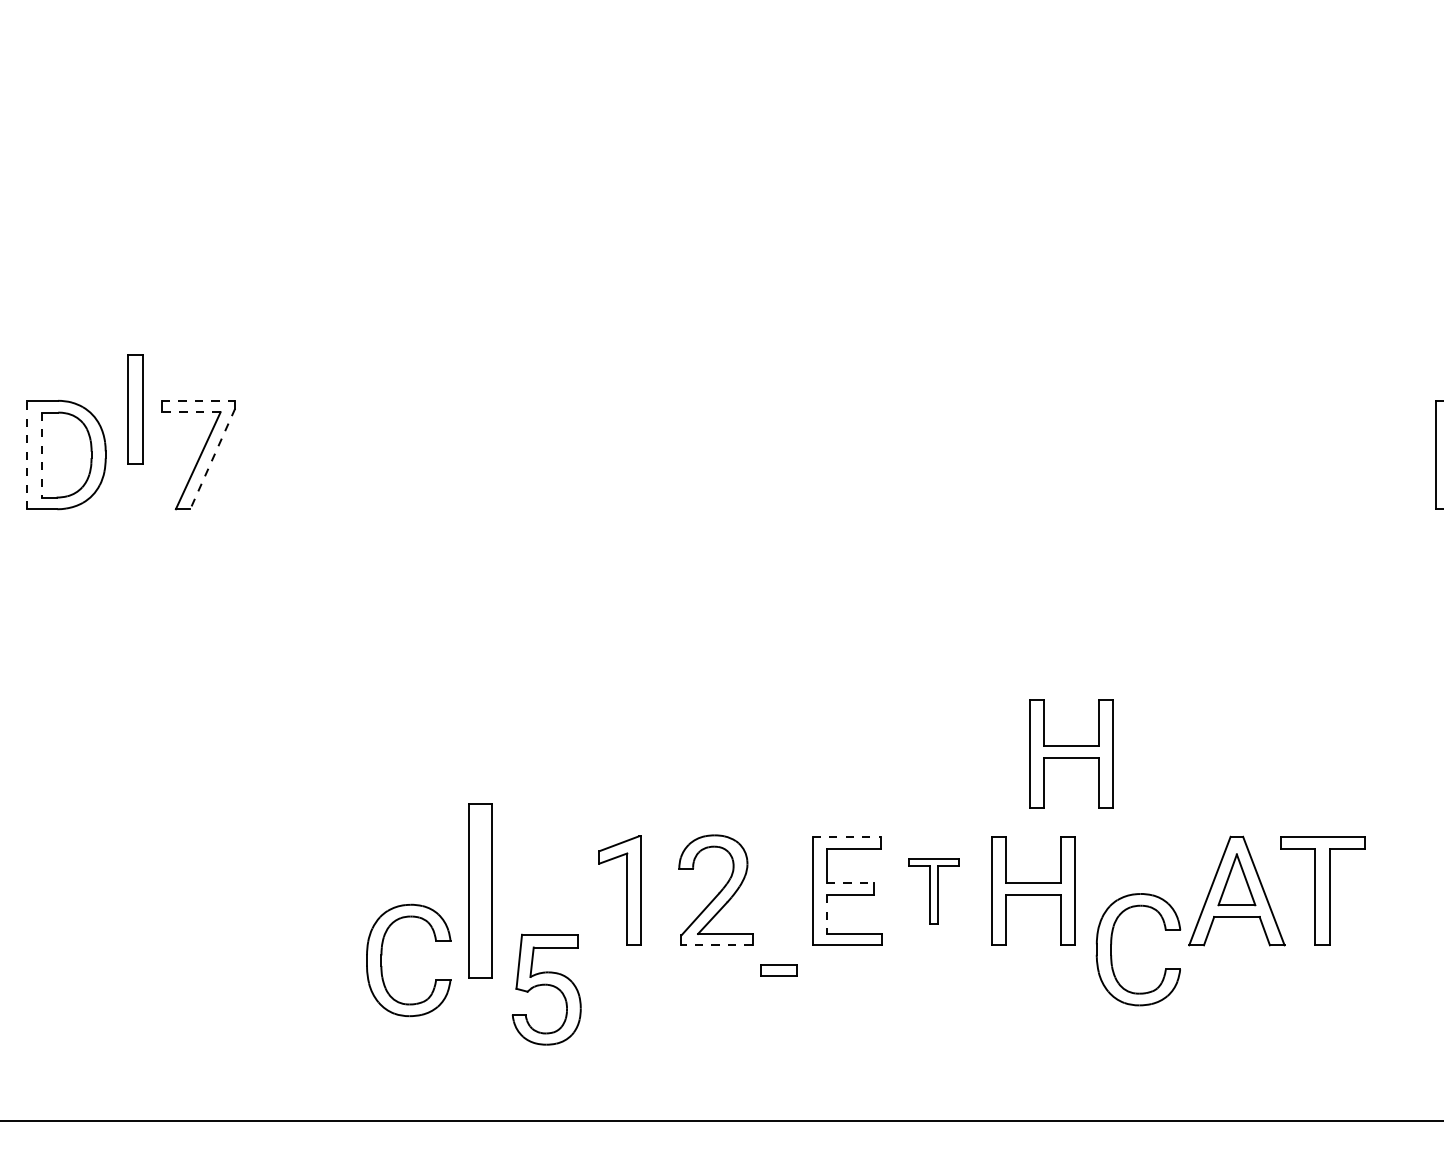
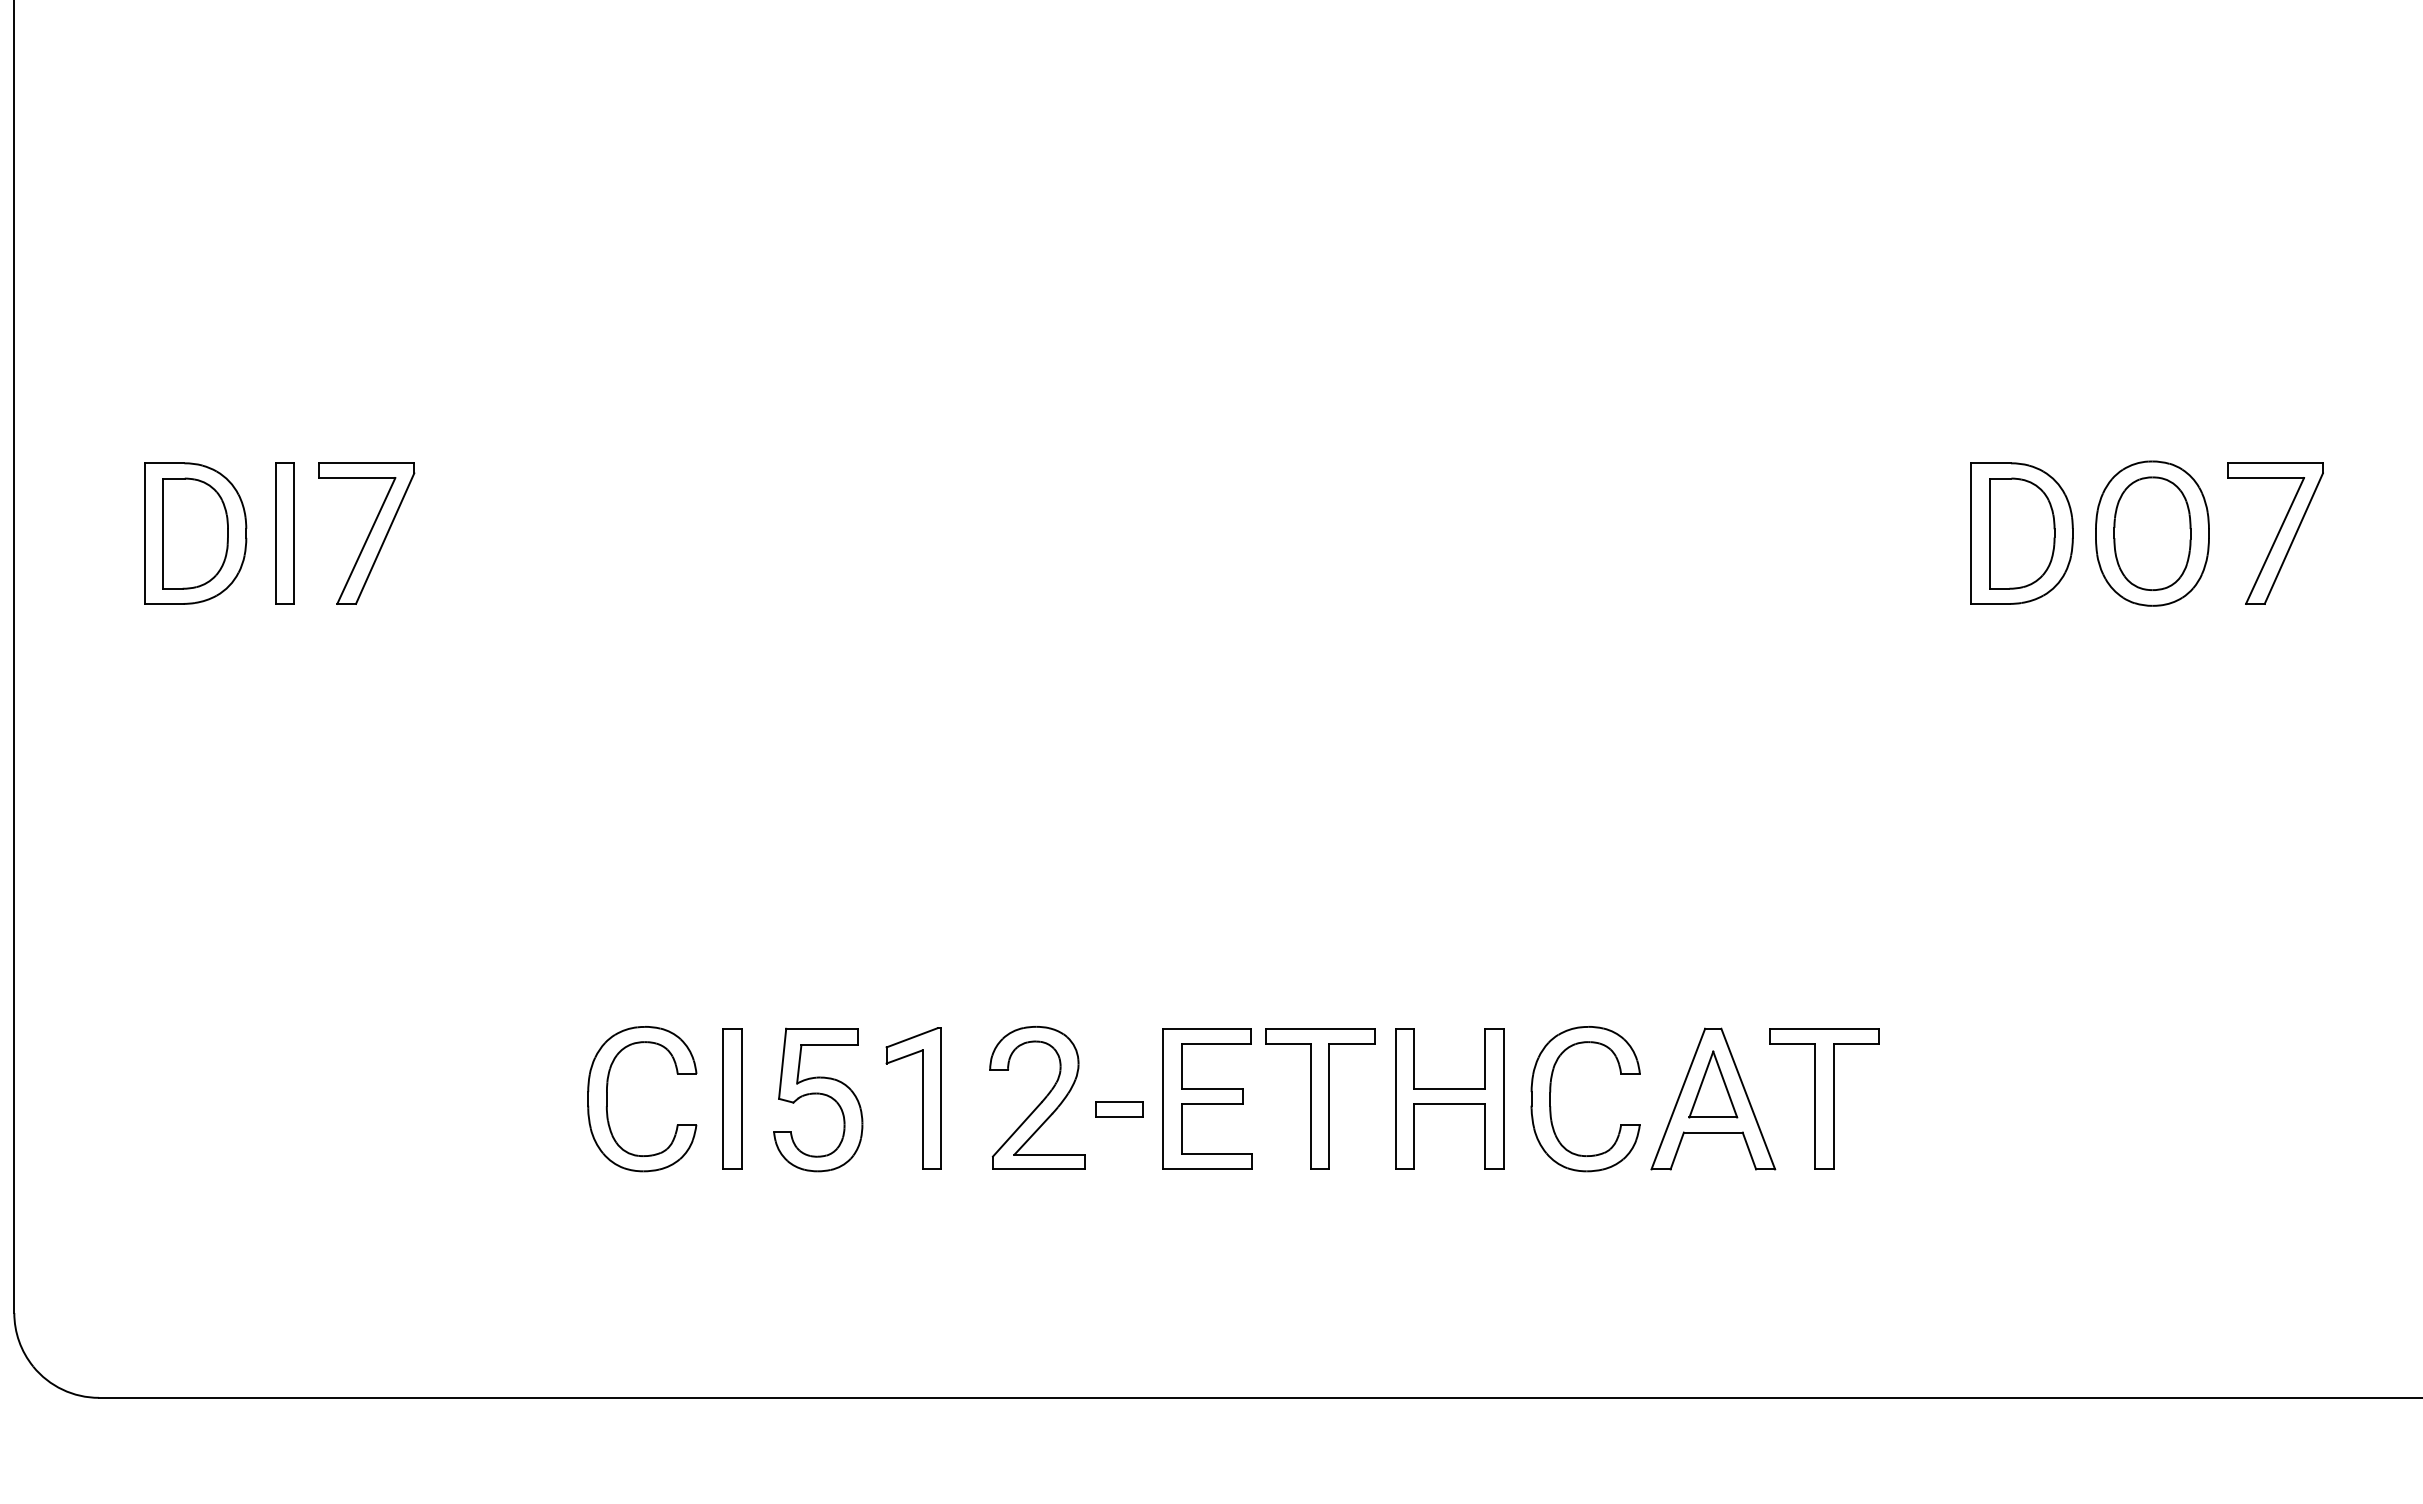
line: (199, 400) -> (367, 463), dashed -> solid
part: (135, 409) -> (284, 533), moved
line: (190, 412) -> (356, 478), dashed -> solid
line: (27, 454) -> (144, 533), dashed -> solid
line: (41, 455) -> (163, 534), dashed -> solid
line: (212, 459) -> (384, 539), dashed -> solid
part: (1071, 753) -> (1498, 920), removed
line: (846, 836) -> (1207, 1028), dashed -> solid
line: (850, 883) -> (1212, 1089), dashed -> solid
part: (480, 890) -> (732, 1098), size x0.62
part: (934, 890) -> (1320, 1098), size x1.67
line: (826, 914) -> (1181, 1129), dashed -> solid
part: (1112, 944) -> (1551, 1092), moved
line: (716, 945) -> (1038, 1169), dashed -> solid
part: (381, 960) -> (607, 1099), moved
part: (779, 970) -> (1119, 1109), moved
part: (546, 989) -> (818, 1099), moved

